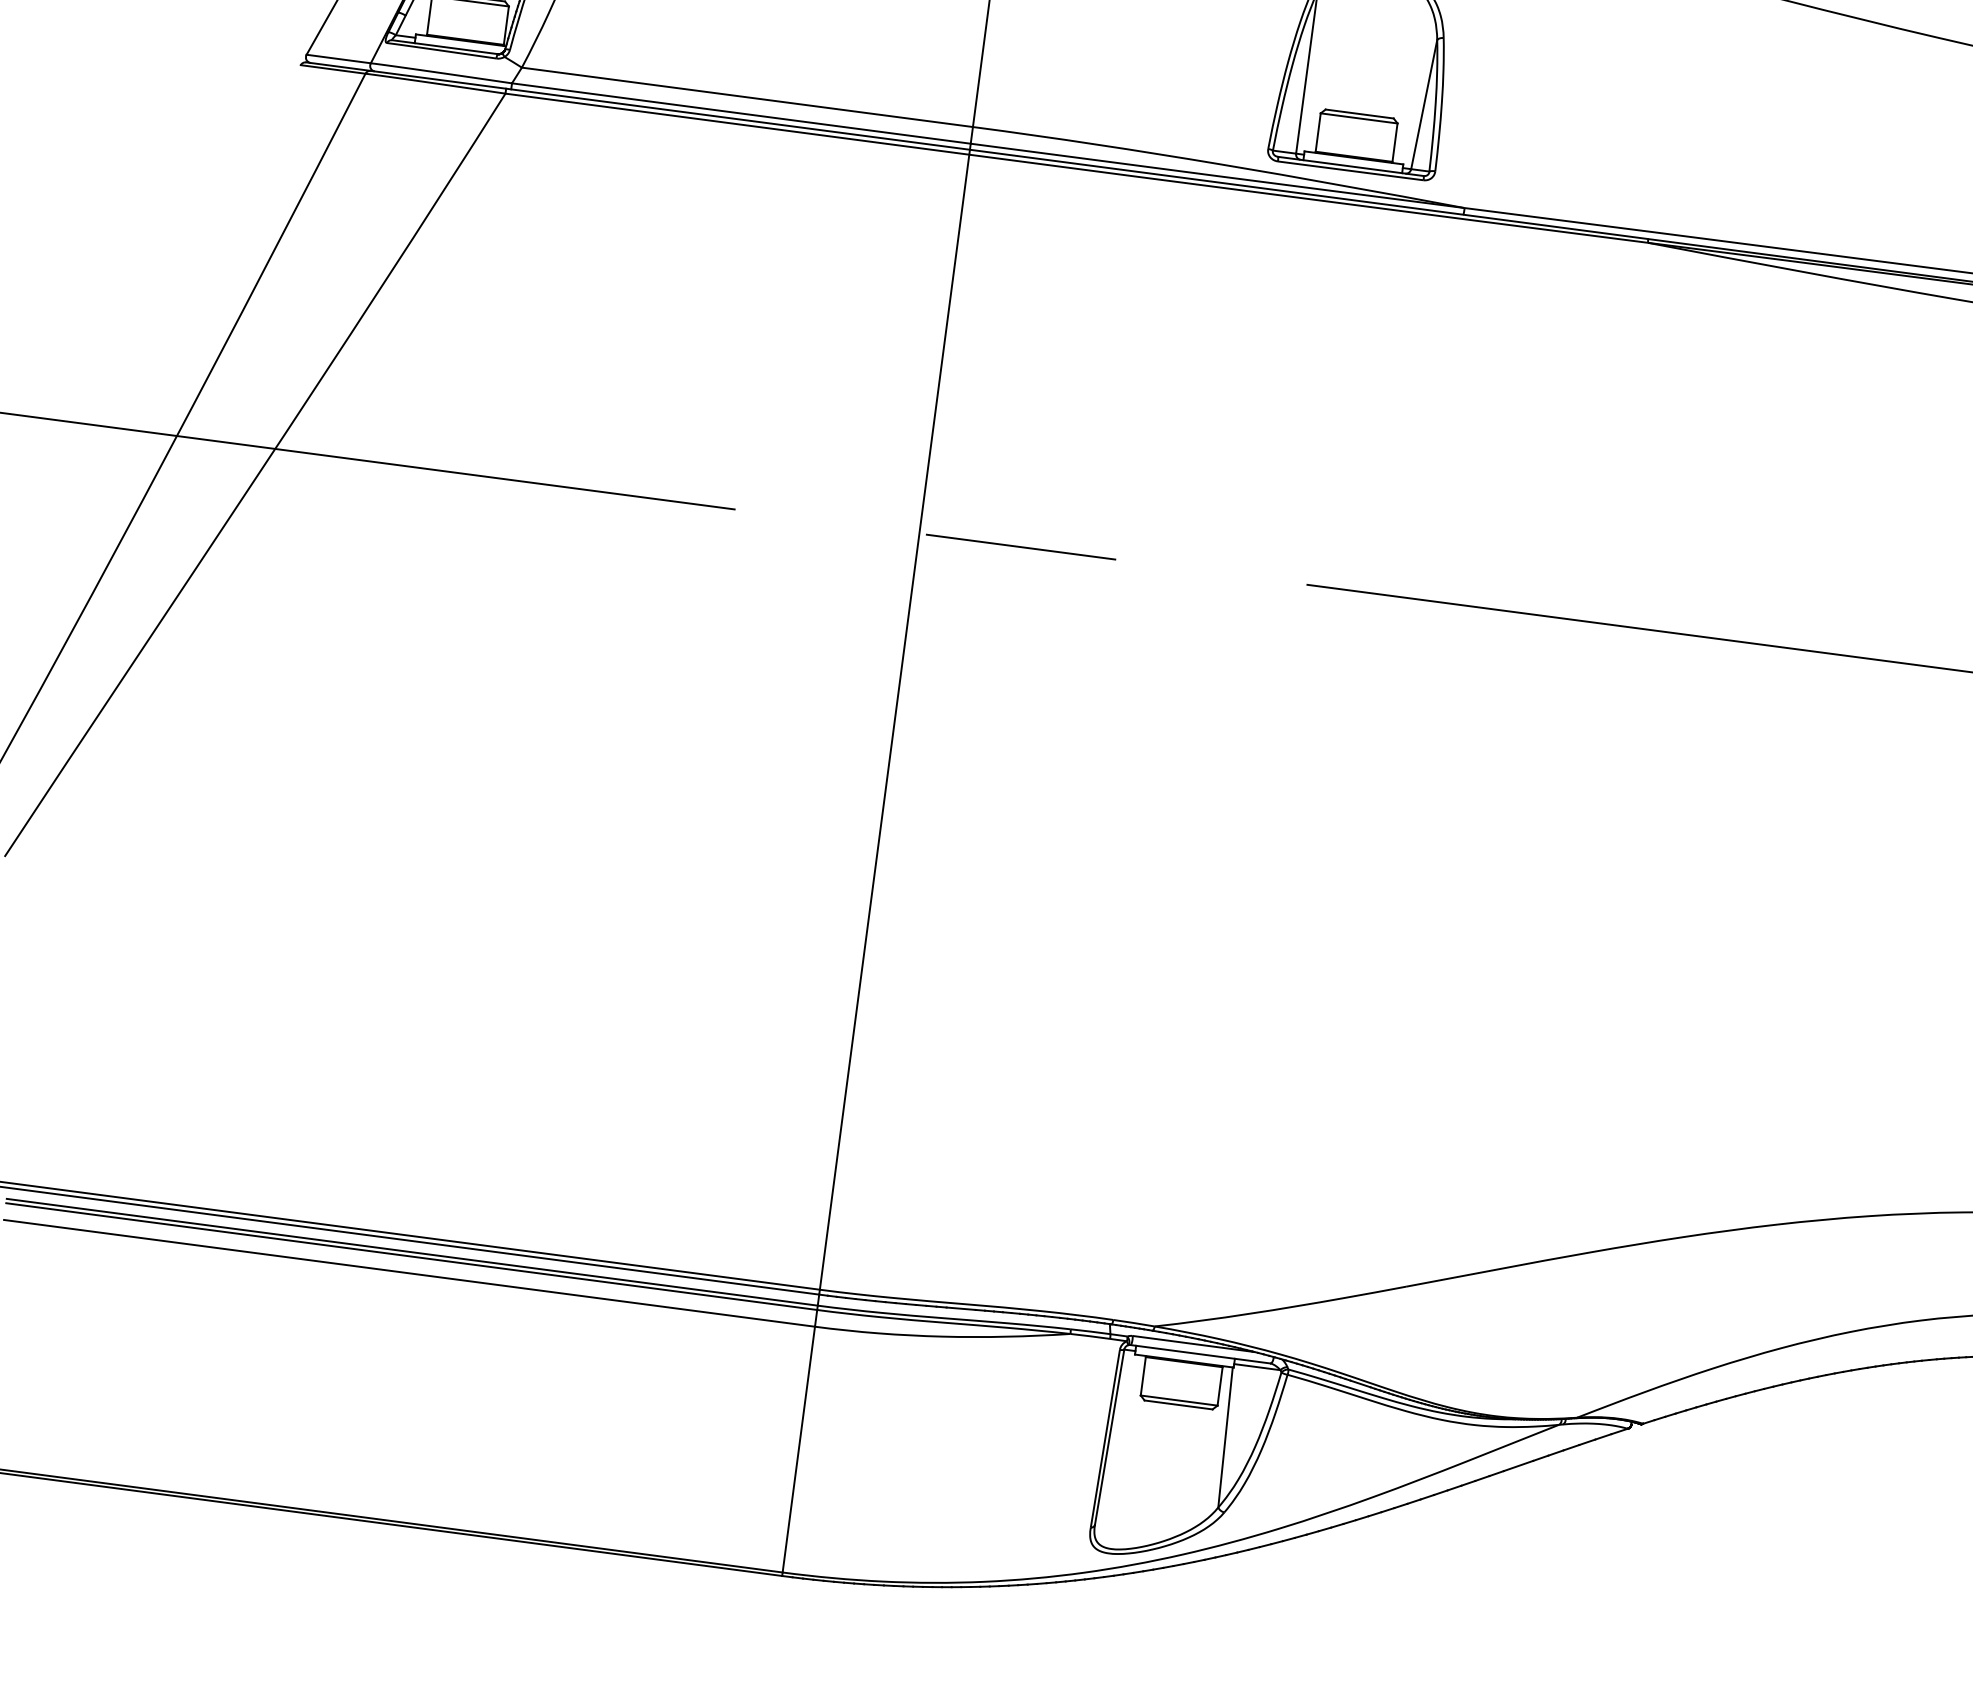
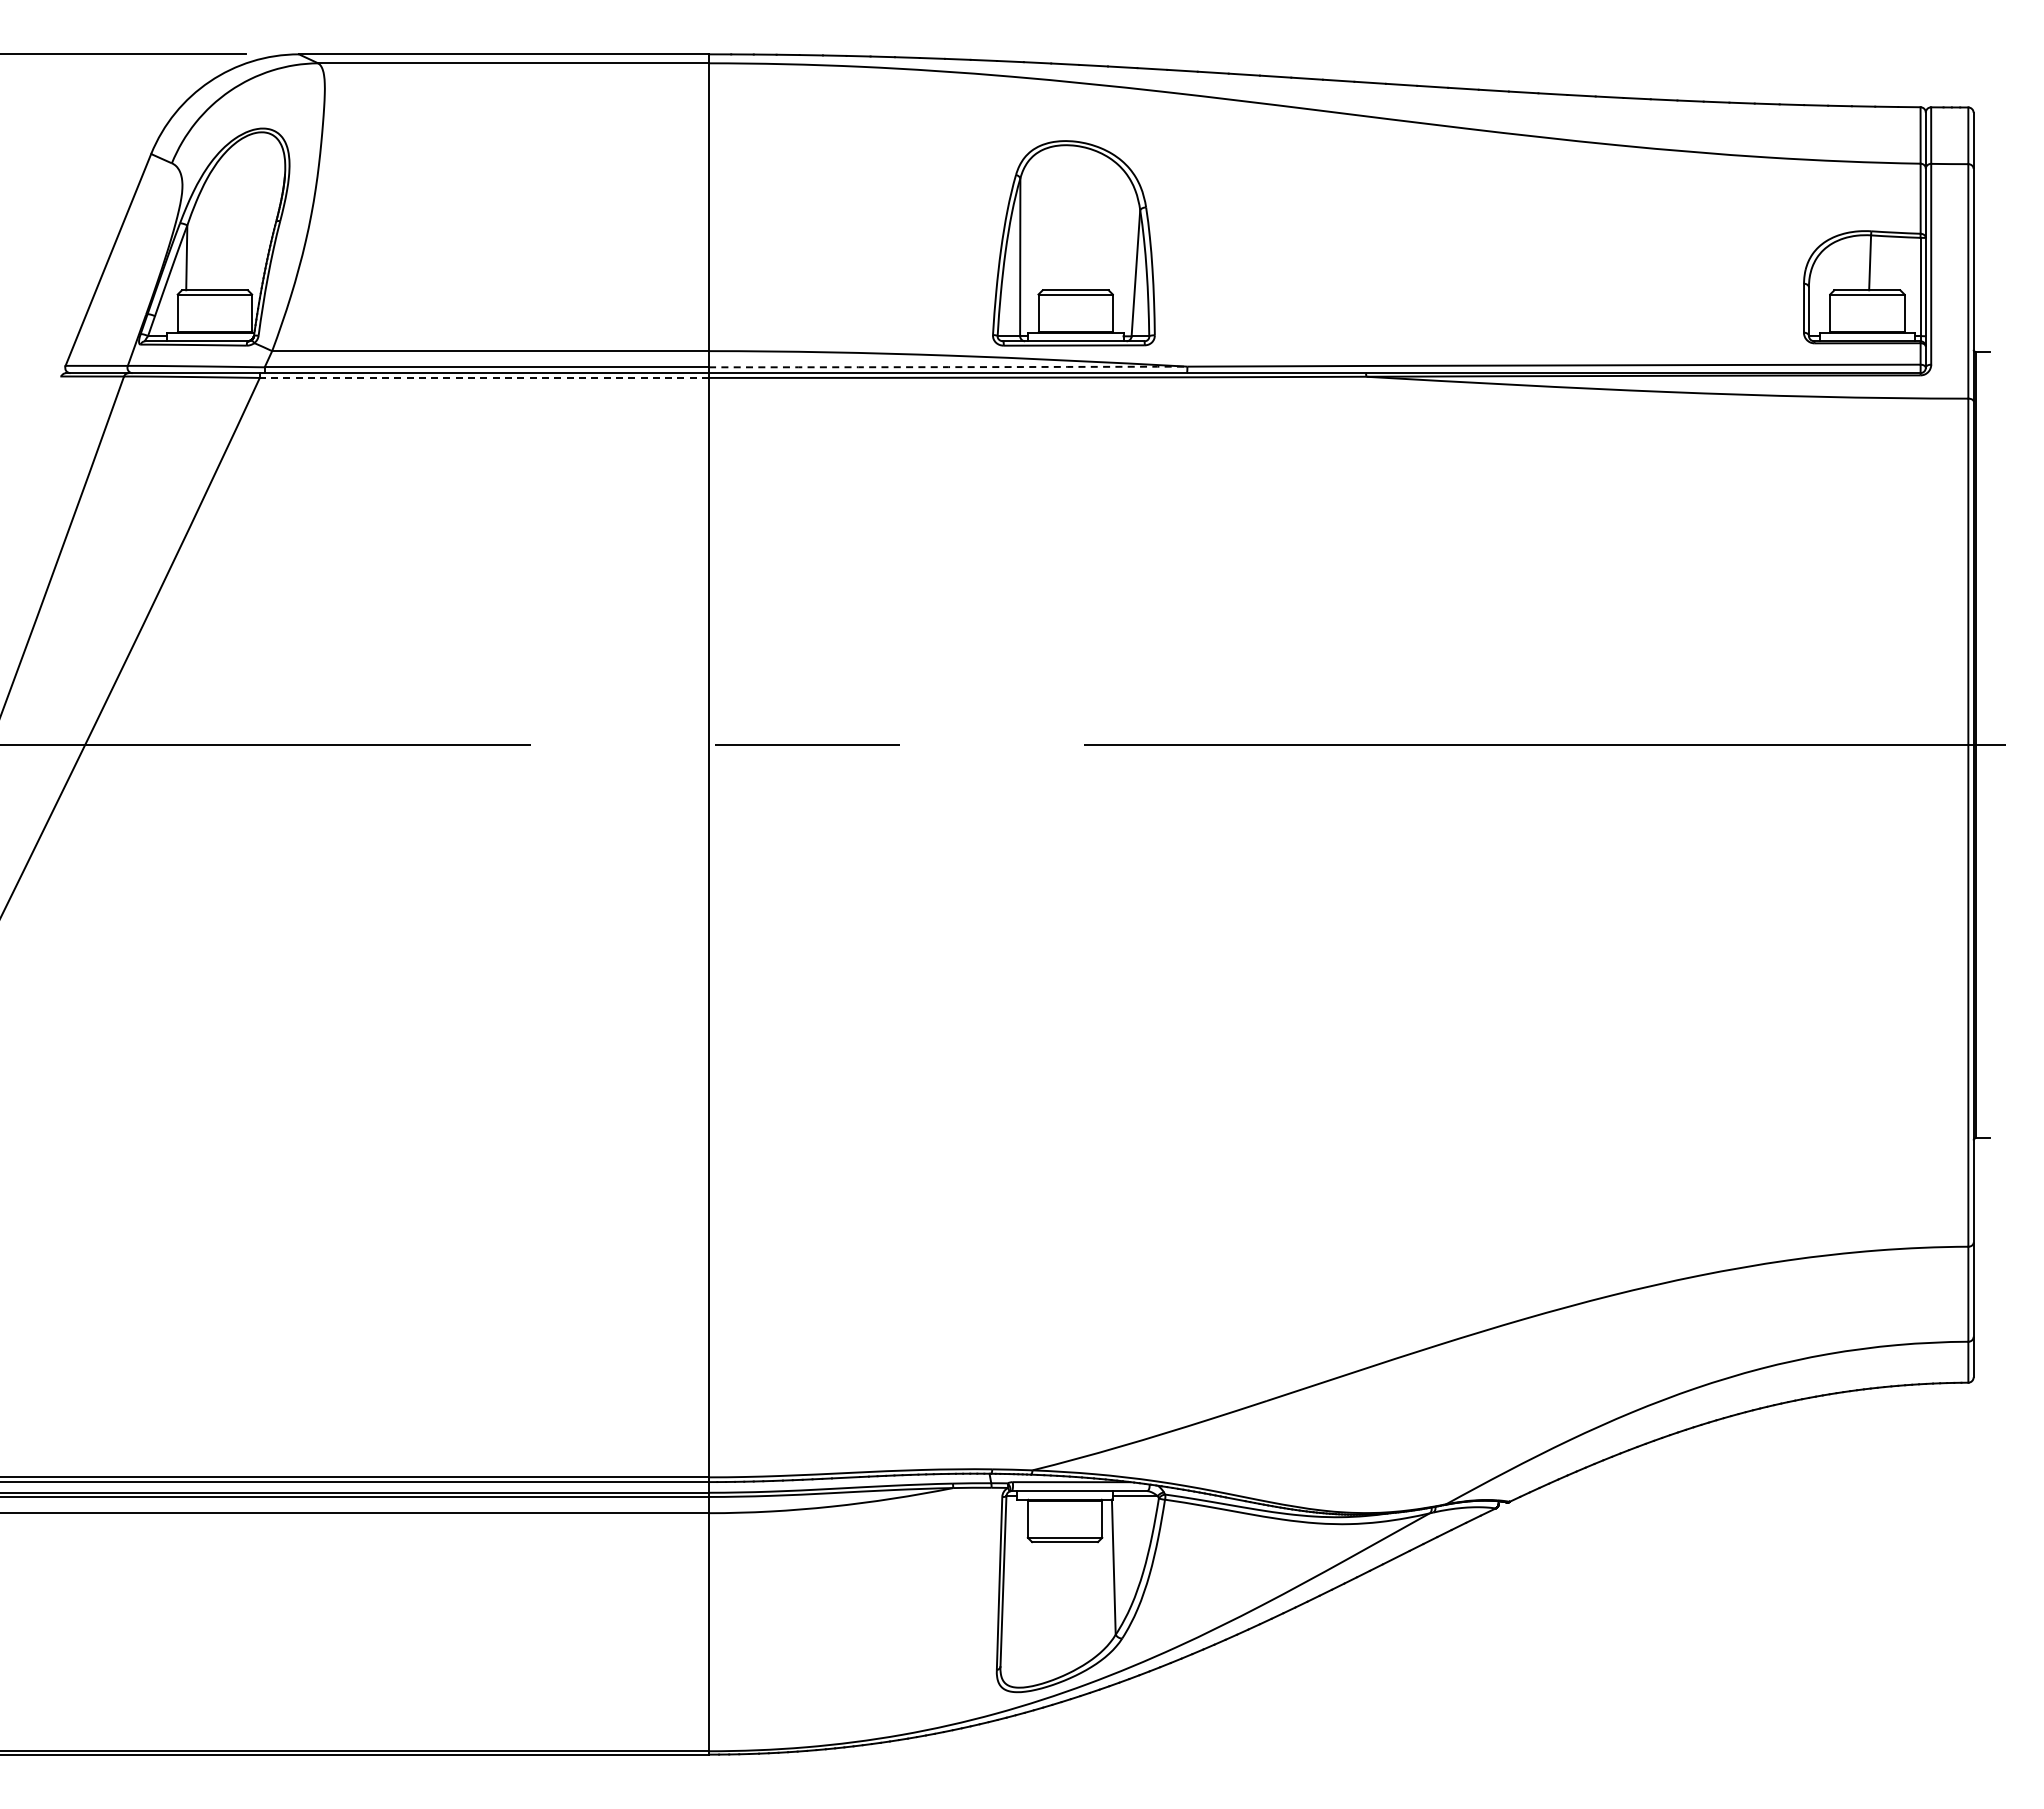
line: (737, 123) -> (484, 377), solid -> dashed
arc: (1217, 176) -> (948, 367), solid -> dashed

